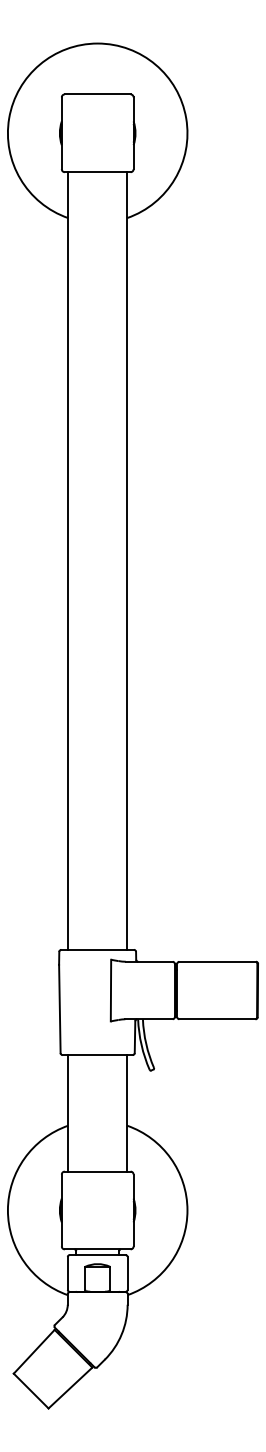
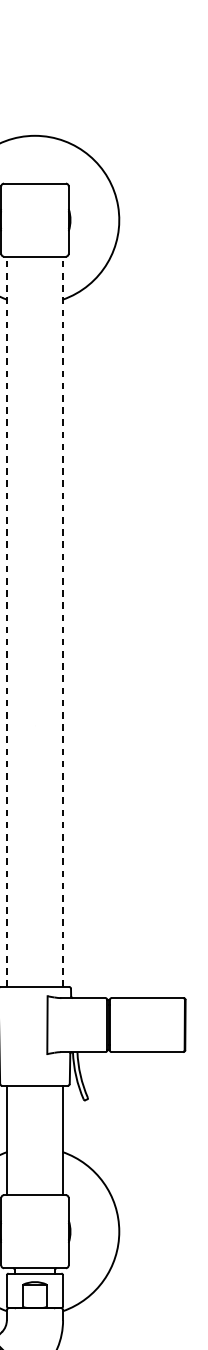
line: (68, 561) -> (7, 622), solid -> dashed
line: (127, 561) -> (62, 622), solid -> dashed

